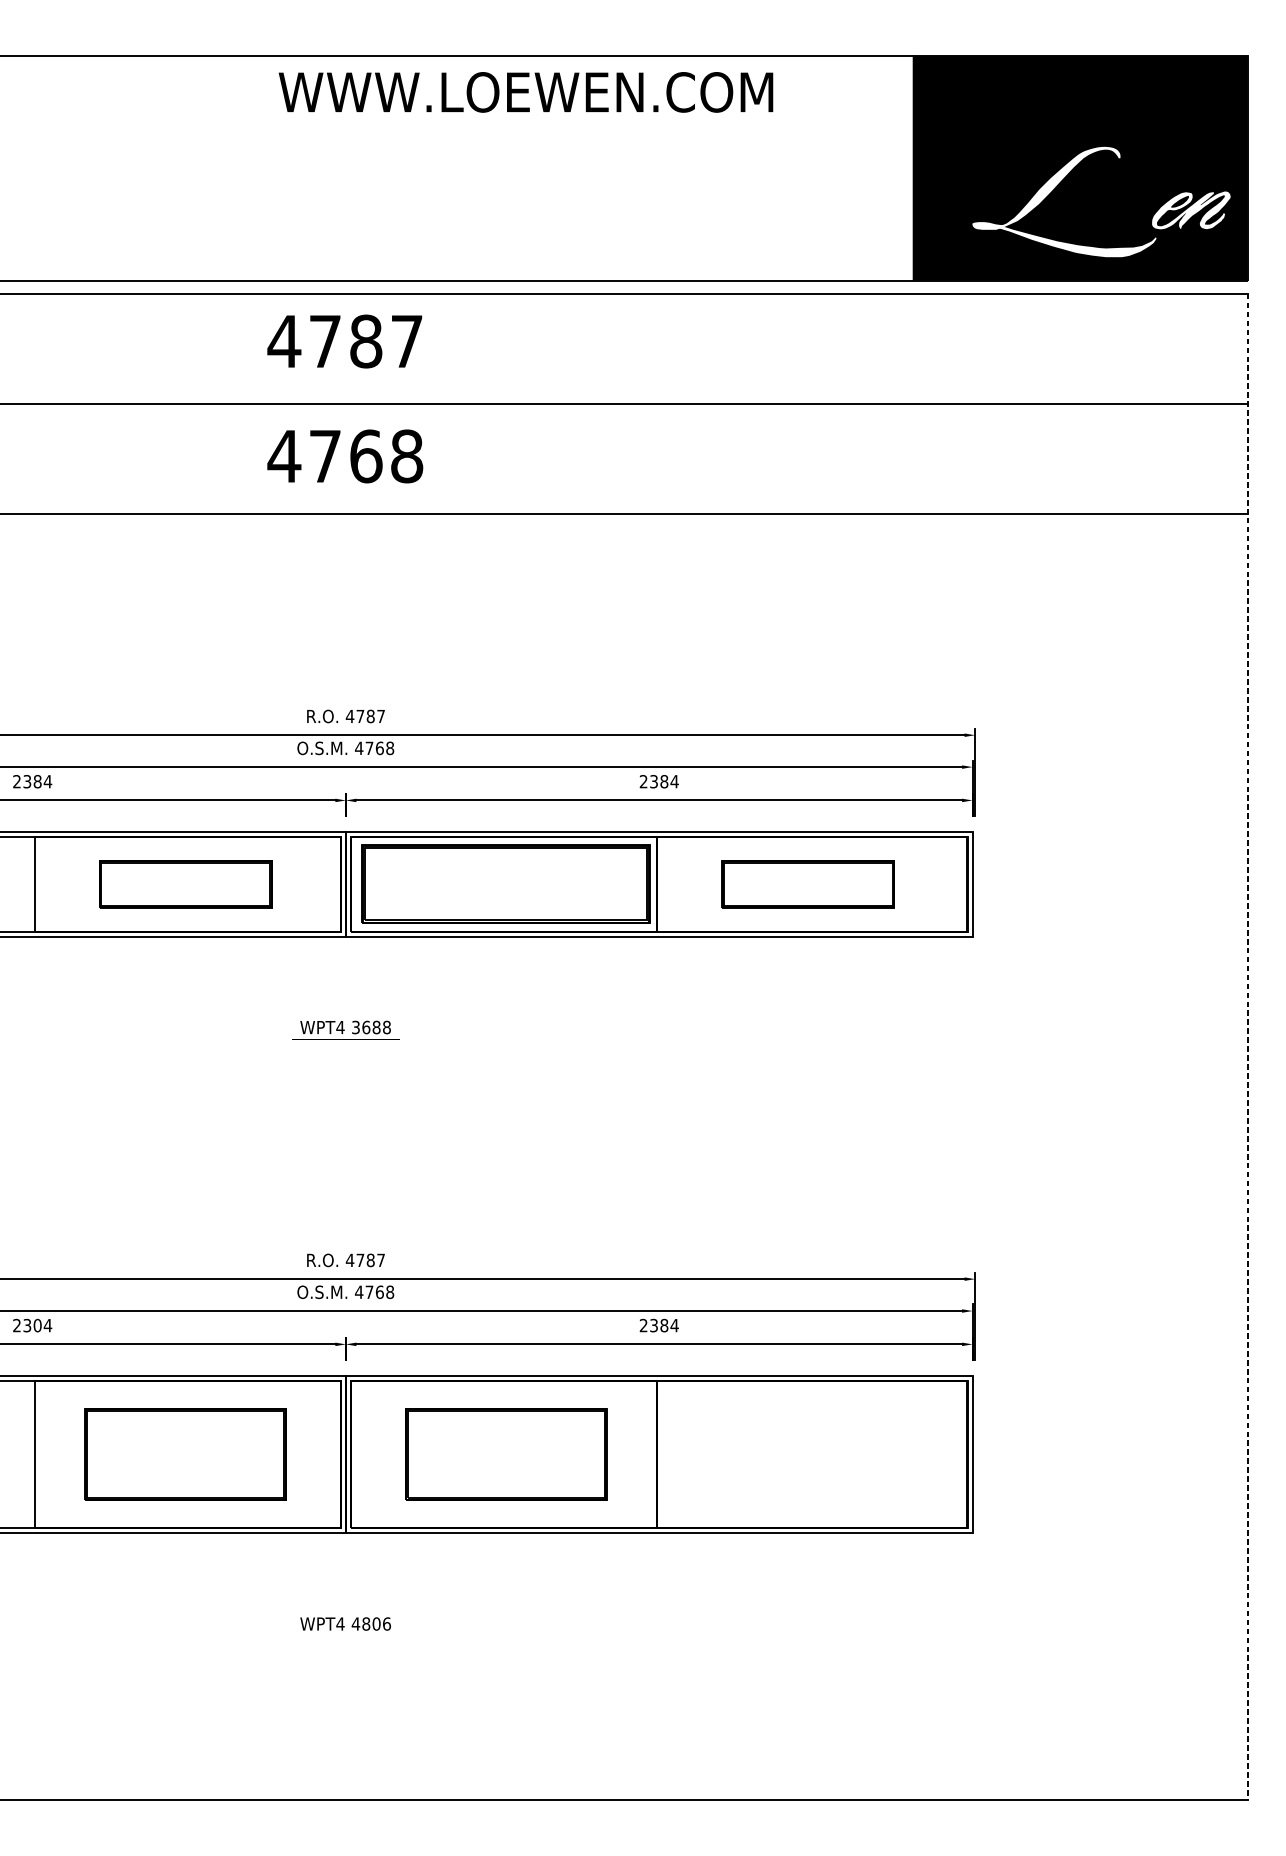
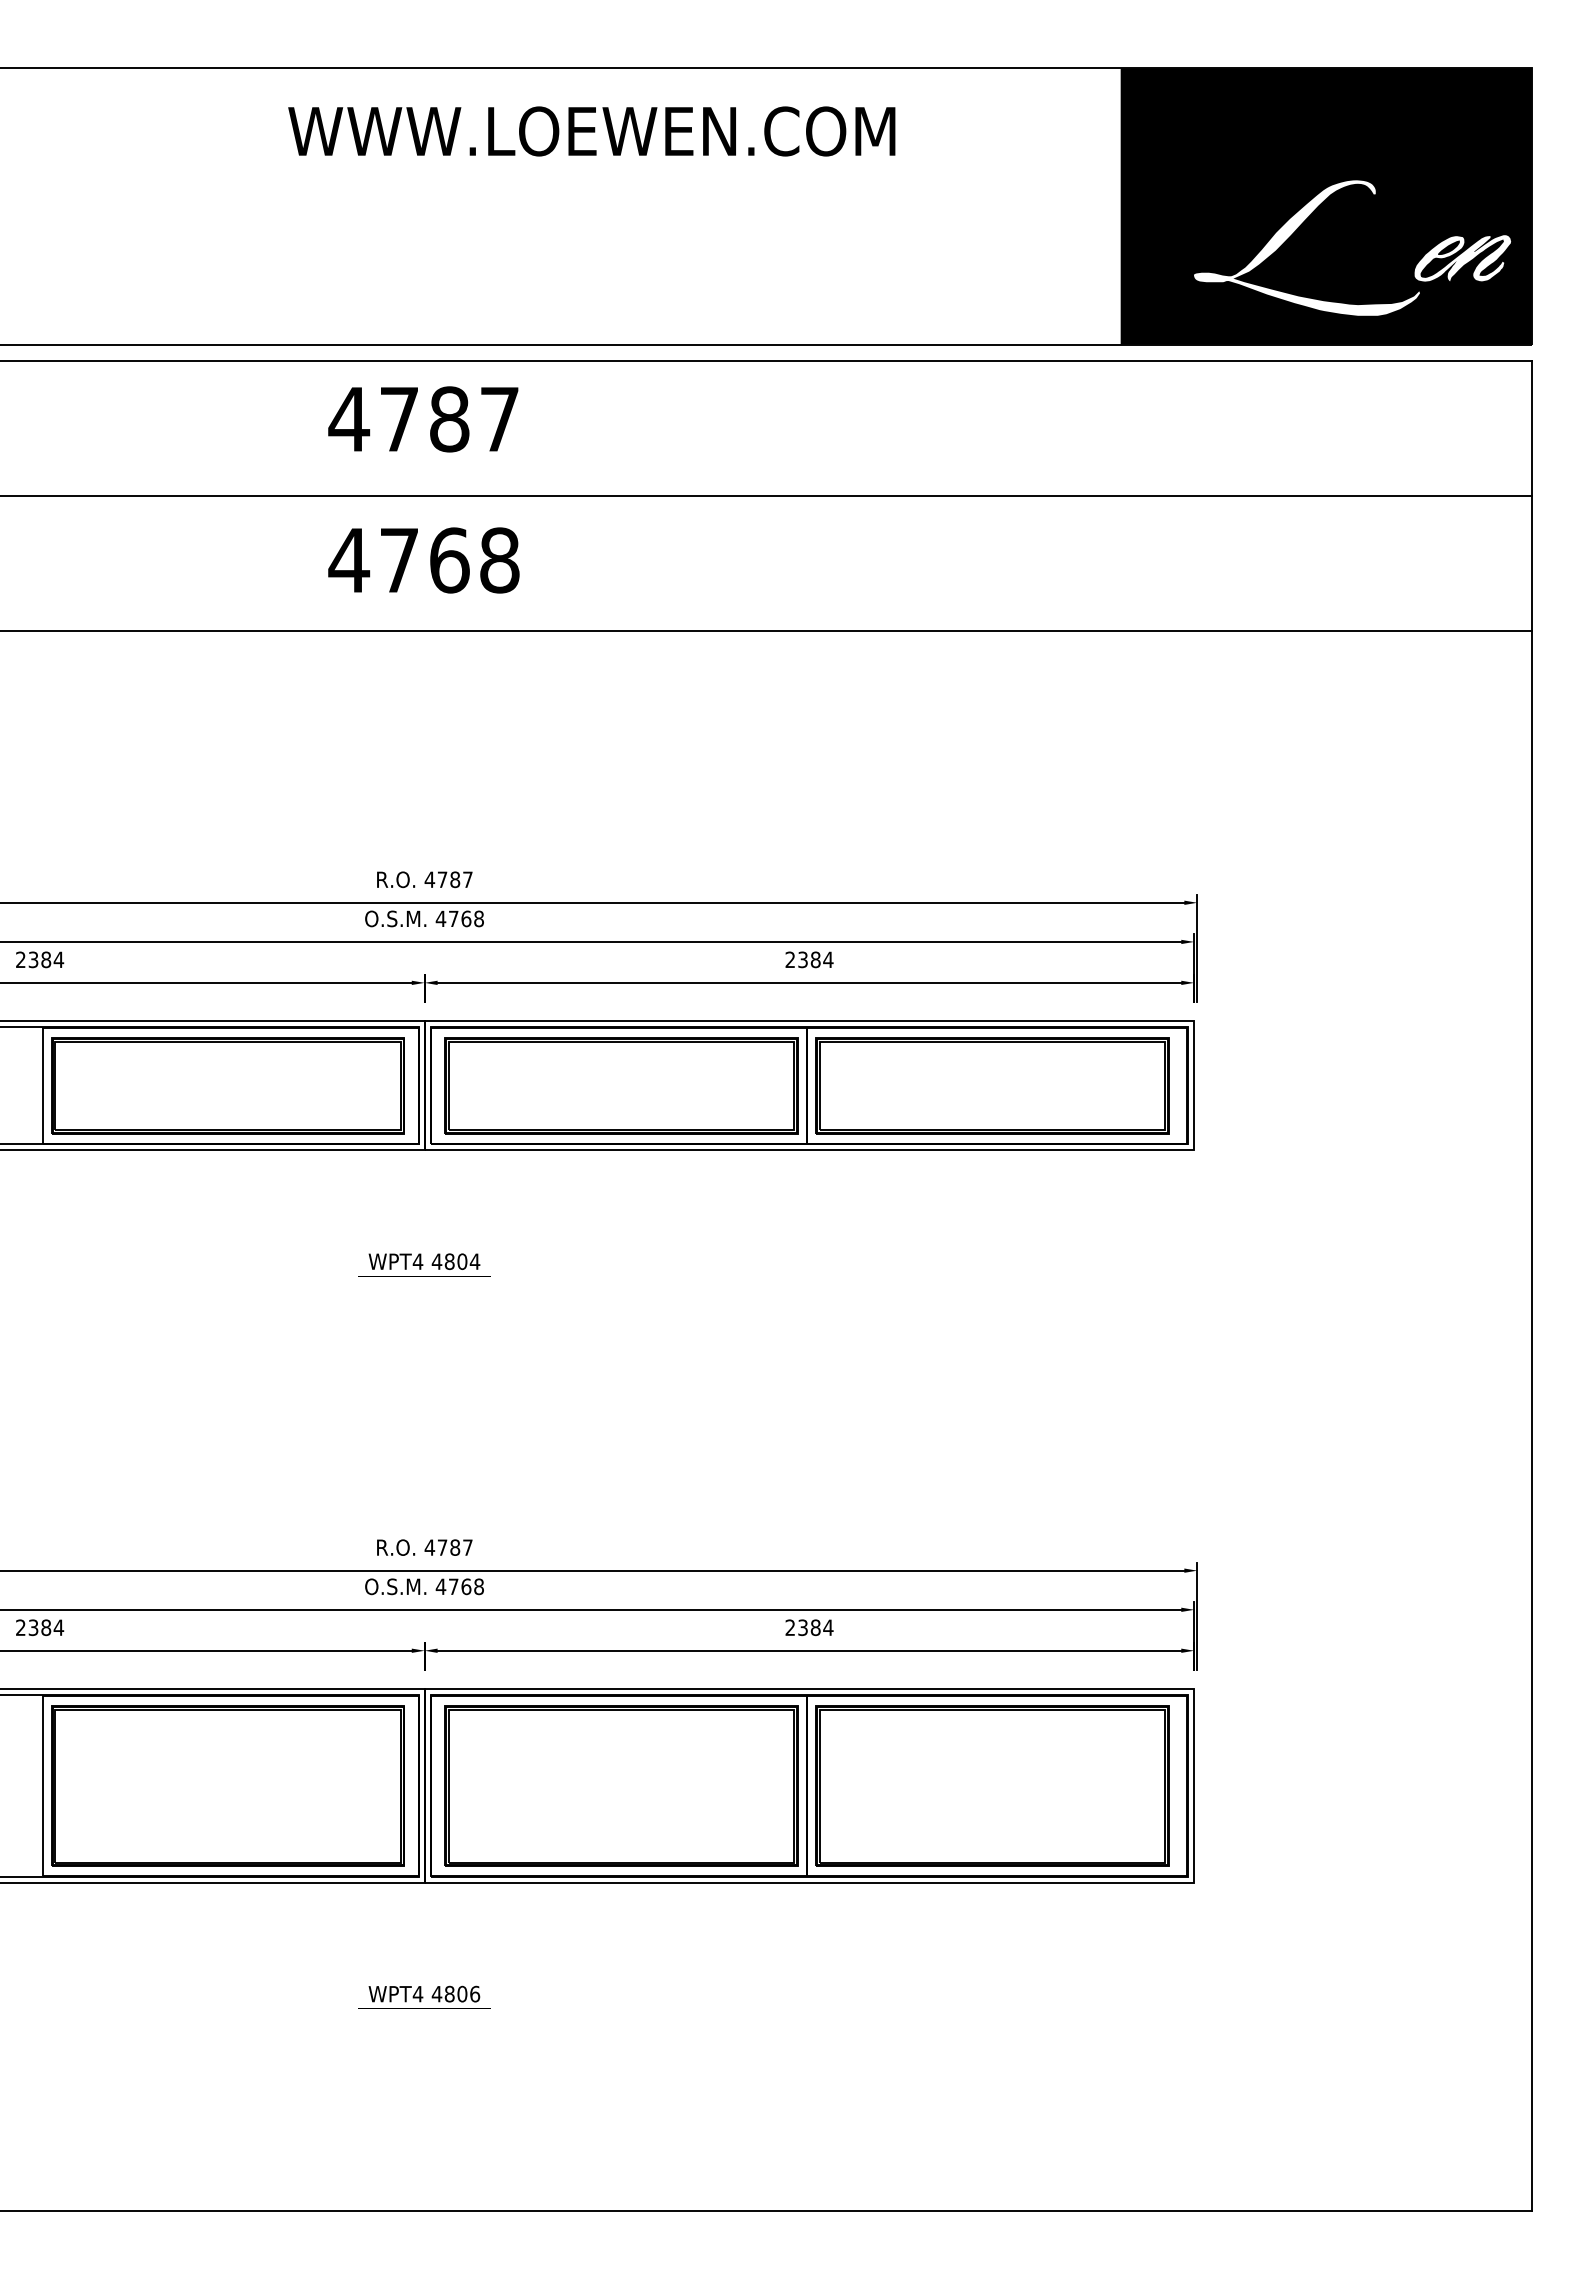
text: (525, 92) -> (591, 131), moved
part: (185, 884) -> (227, 1085), size x1.67
part: (808, 884) -> (992, 1085), size x1.67
text: (370, 1027) -> (455, 1261), 3688 -> 4804
line: (1247, 1046) -> (1531, 1285), dashed -> solid
text: (37, 1325) -> (46, 1627), 2304 -> 2384
part: (185, 1454) -> (227, 1785), size x1.43
part: (506, 1454) -> (621, 1785), size x1.43
part: (808, 1454) -> (992, 1785), added

